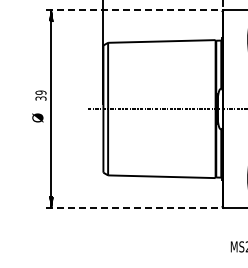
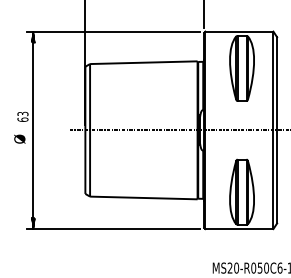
line: (131, 10) -> (113, 31), dashed -> solid
text: (40, 95) -> (22, 116), 39 -> 63
line: (131, 208) -> (113, 229), dashed -> solid

